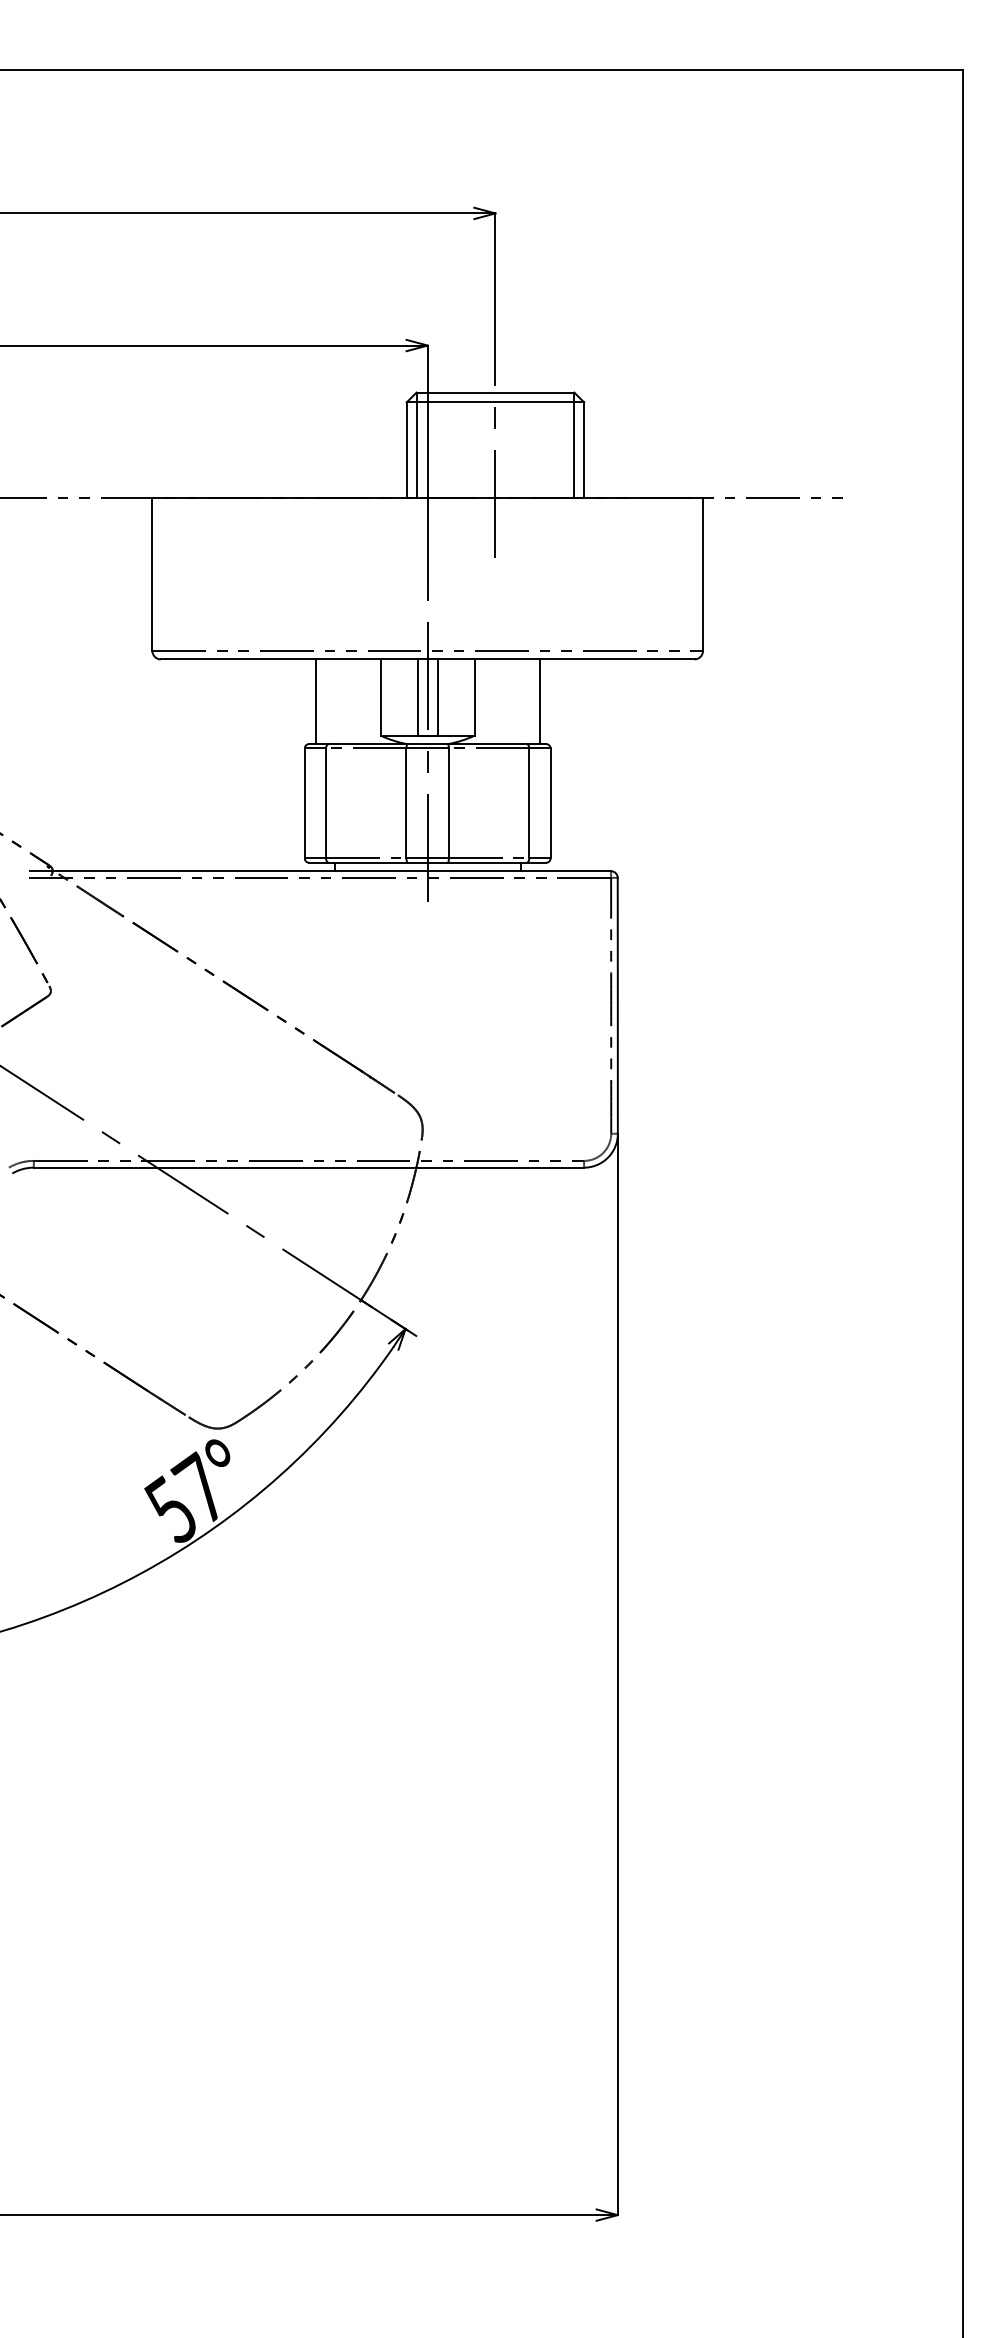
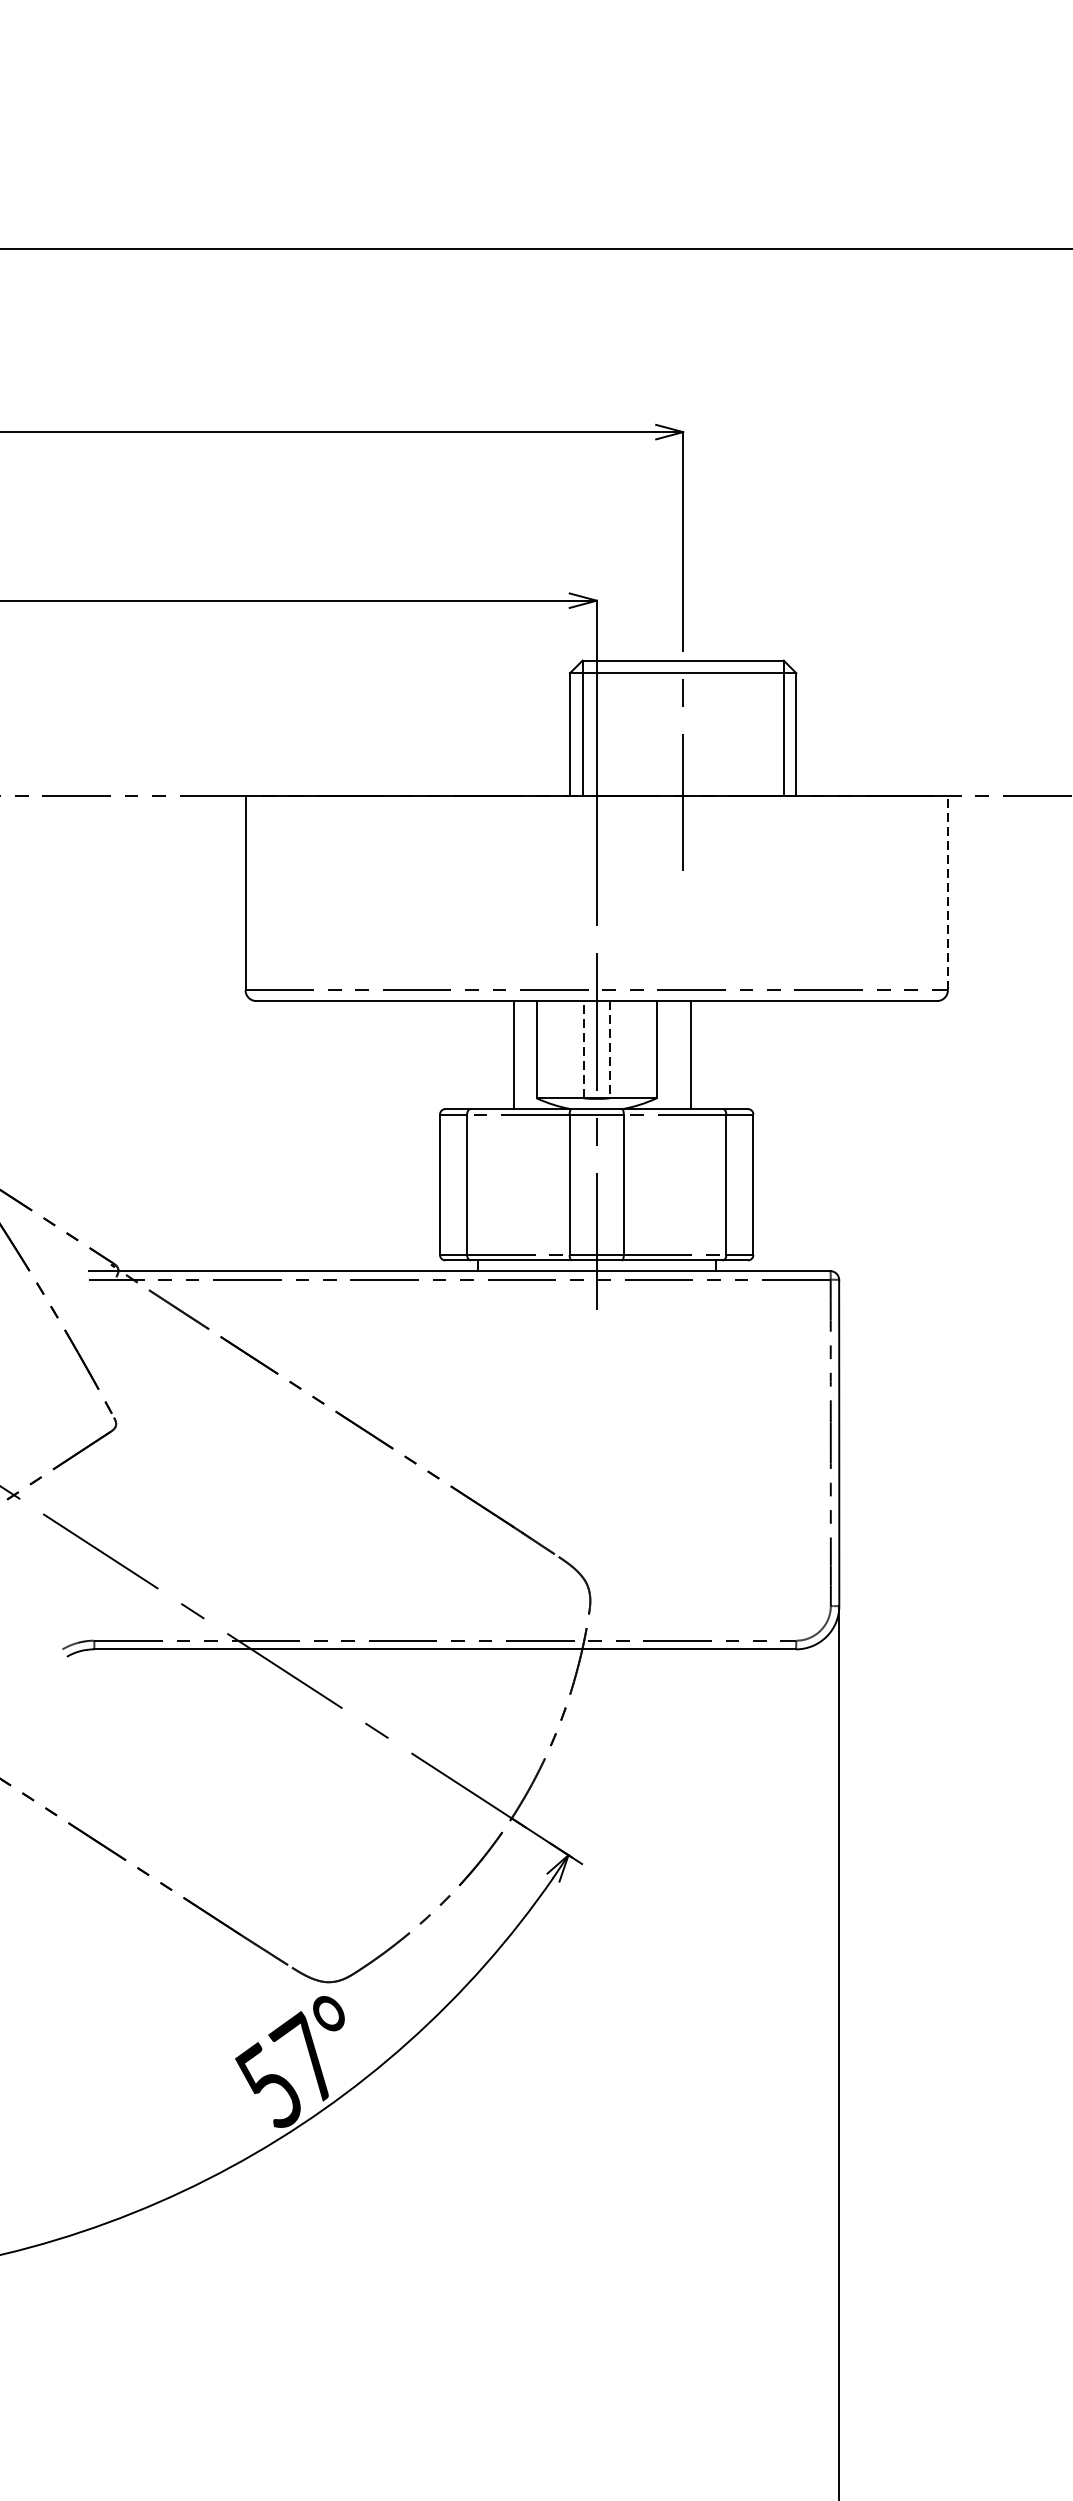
line: (702, 574) -> (947, 892), solid -> dashed
line: (417, 697) -> (583, 1049), solid -> dashed
line: (437, 698) -> (609, 1050), solid -> dashed
line: (315, 701) -> (513, 1054), moved
line: (539, 701) -> (690, 1054), moved

